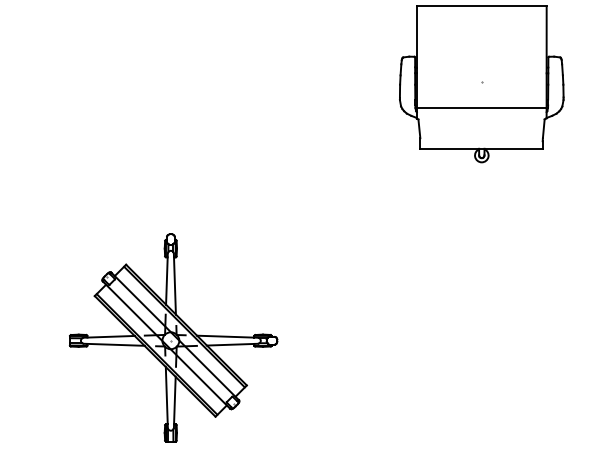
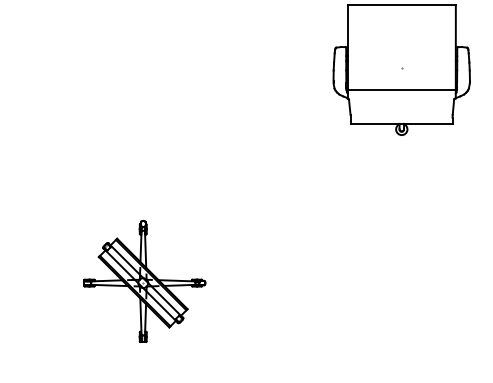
part: (173, 337) -> (144, 281), size x0.7

